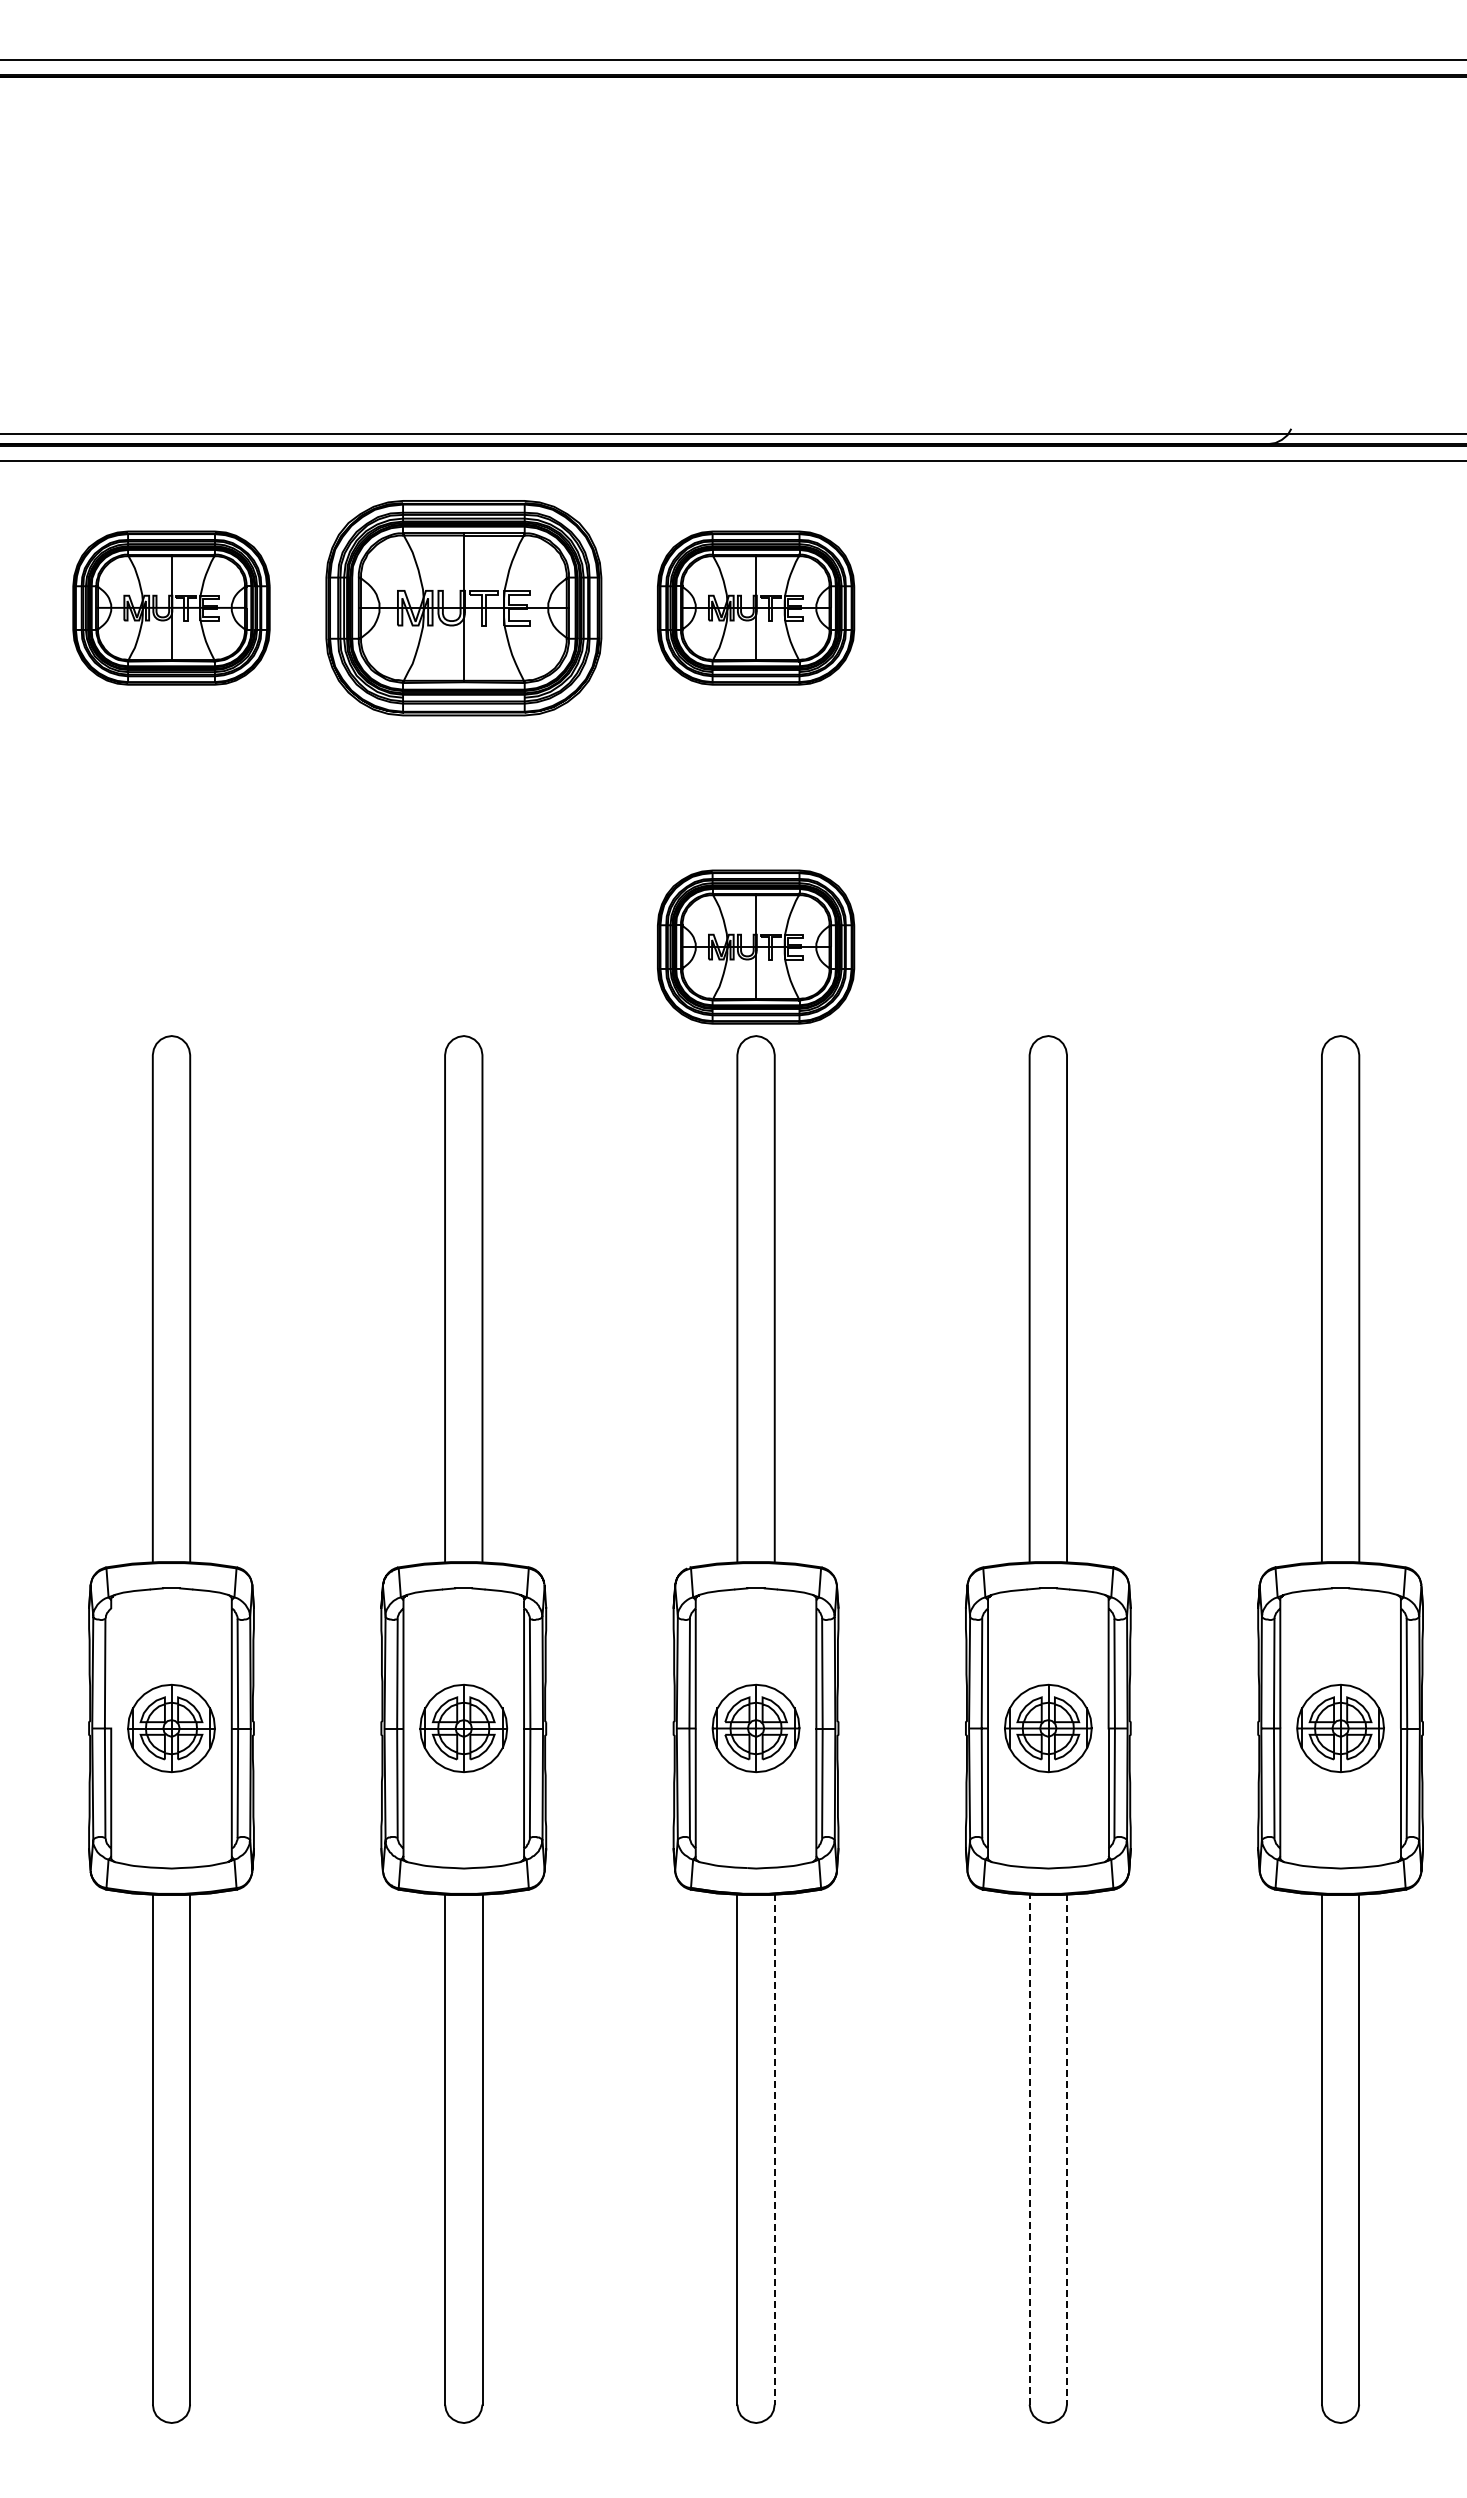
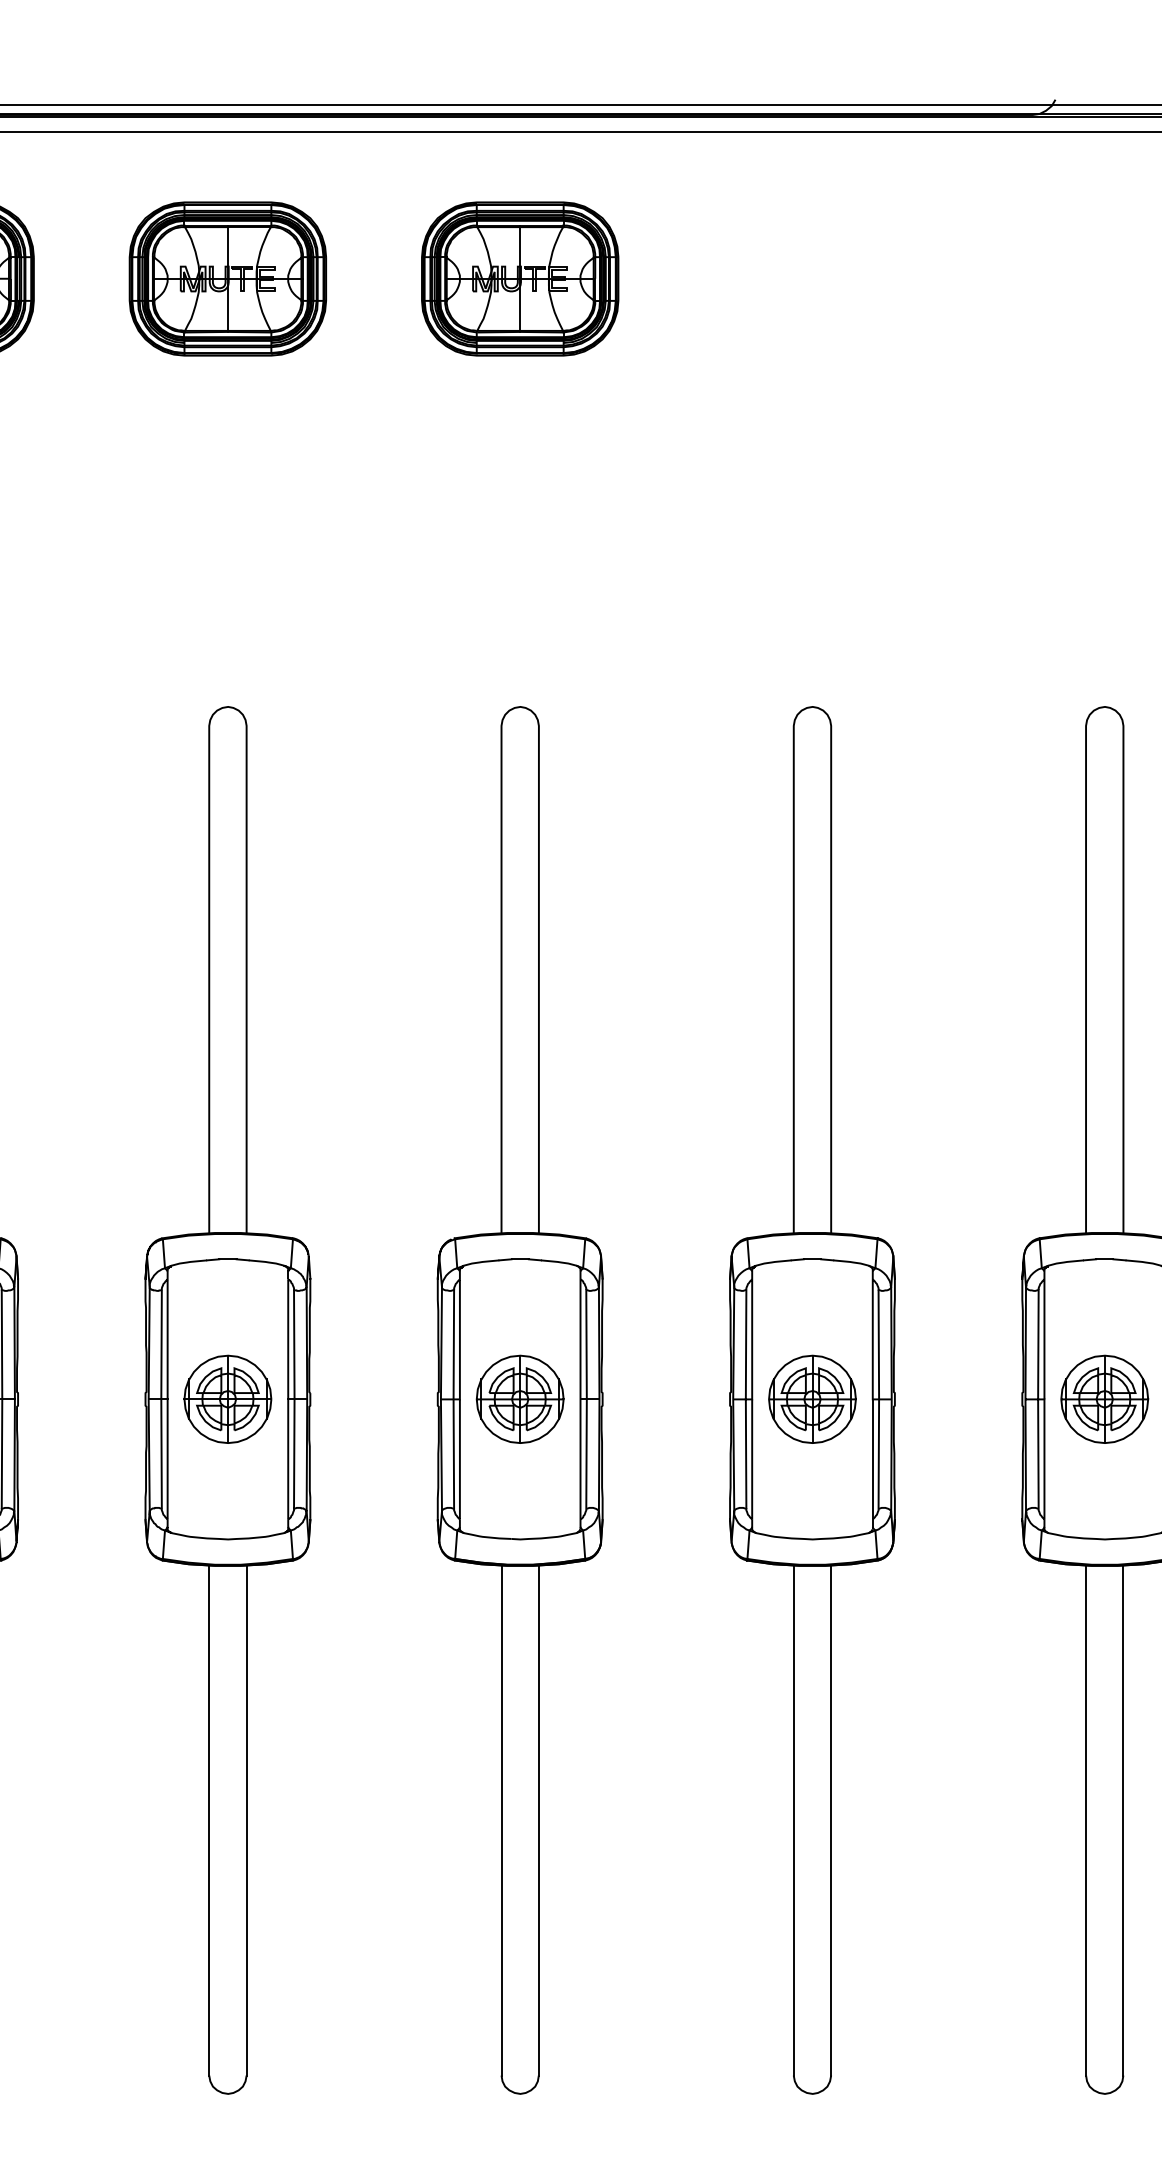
part: (463, 607) -> (227, 278), size x0.71
part: (756, 946) -> (520, 617), removed
line: (1029, 2149) -> (793, 1820), dashed -> solid
line: (774, 2150) -> (538, 1821), dashed -> solid
line: (1067, 2150) -> (831, 1821), dashed -> solid

